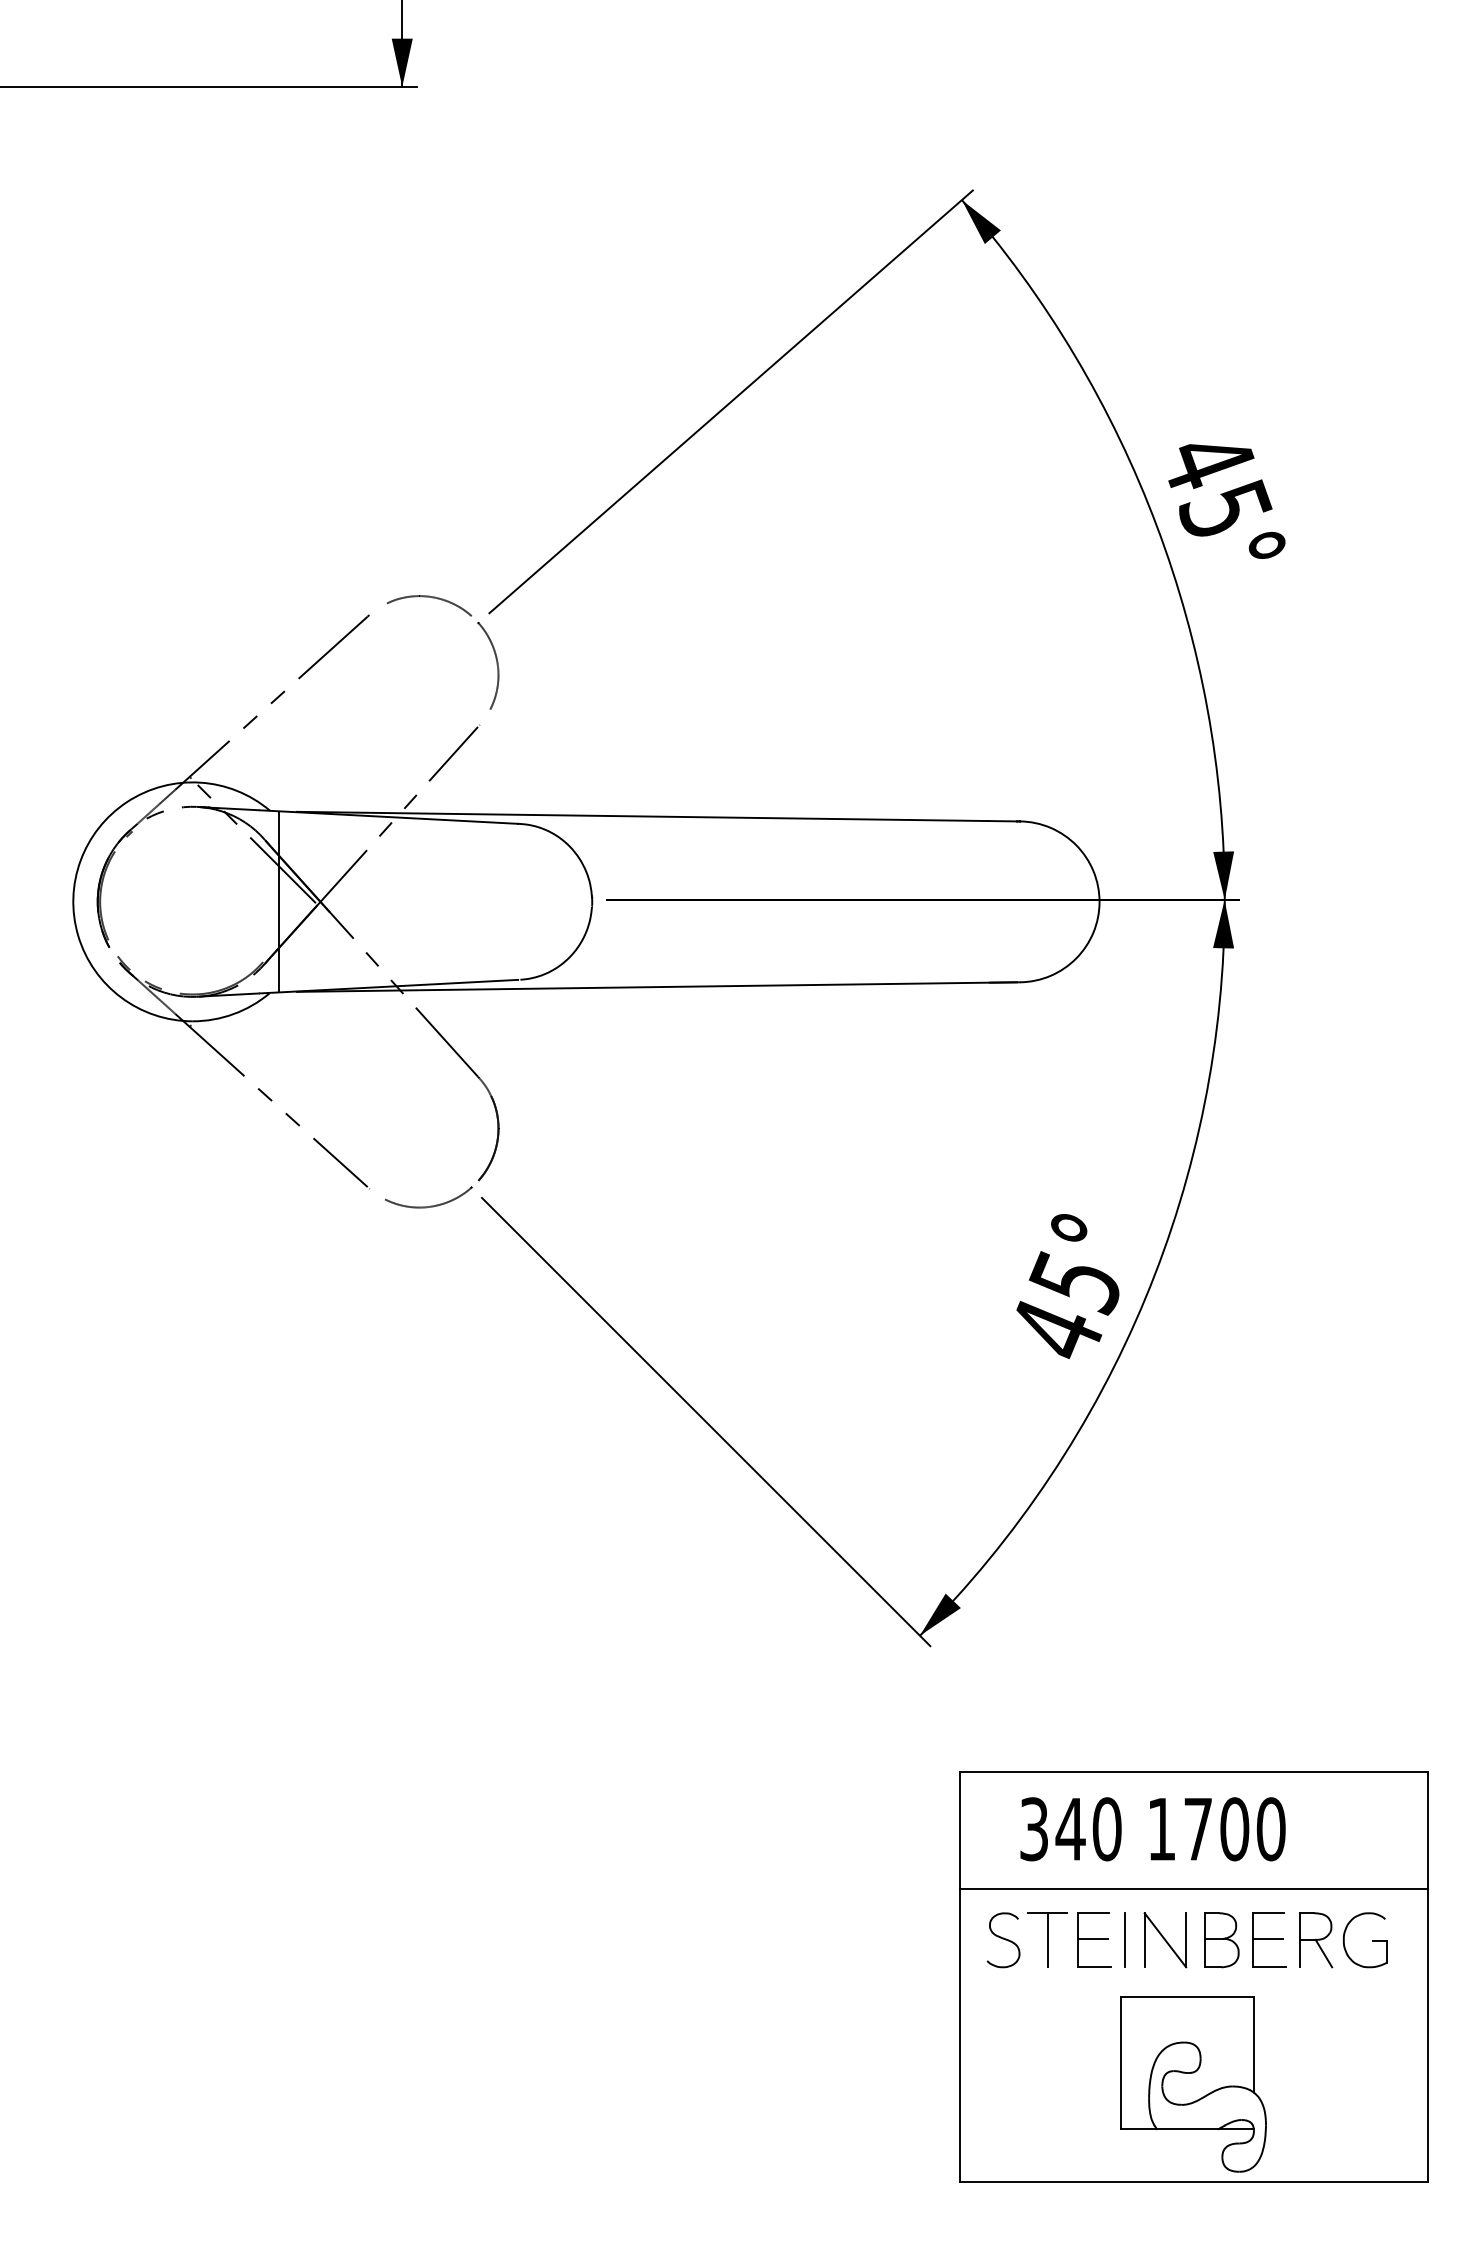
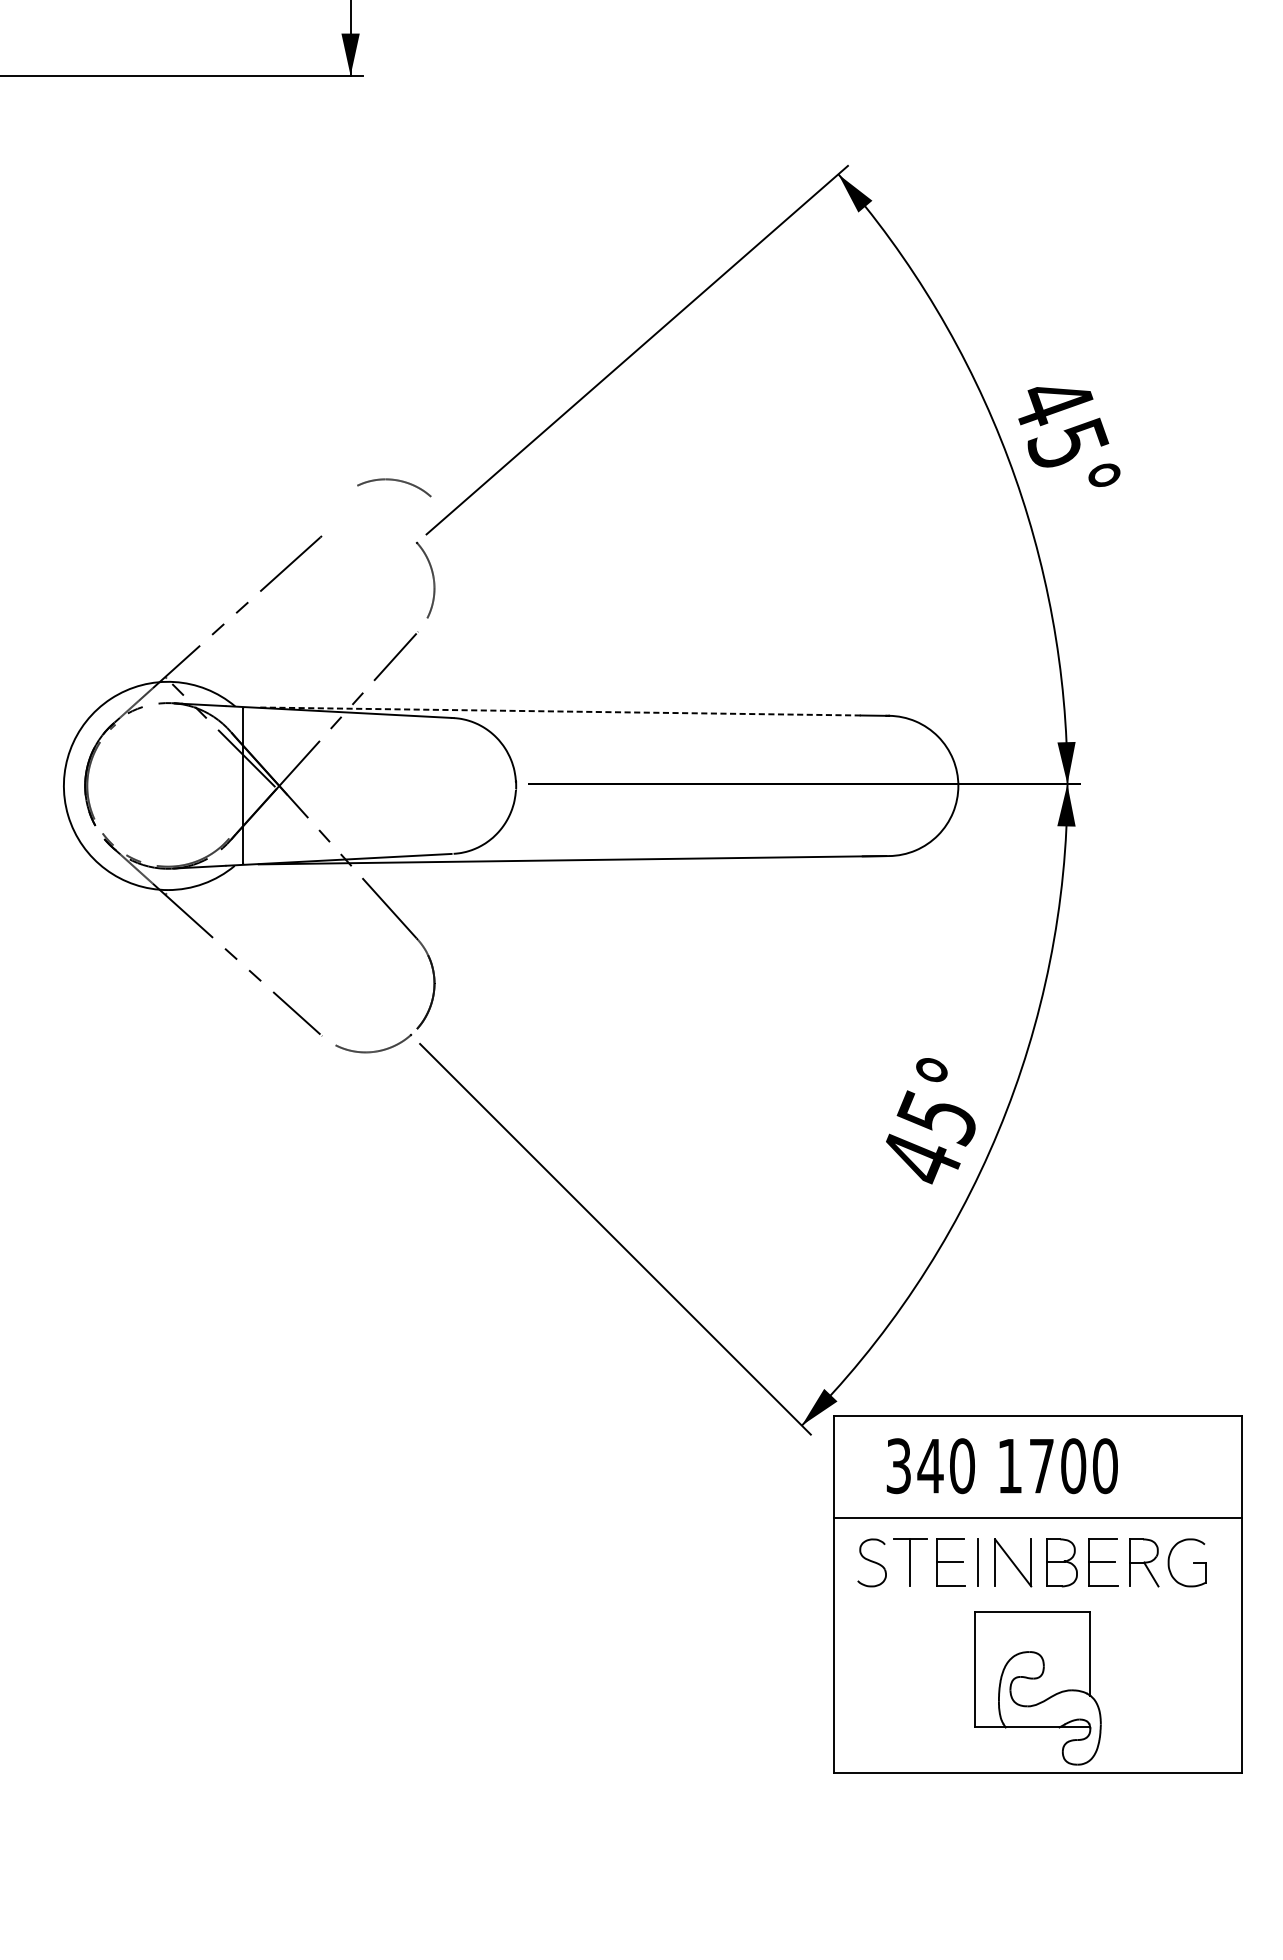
curve: (432, 598) -> (397, 481), moved
line: (641, 816) -> (559, 711), solid -> dashed
part: (1193, 1976) -> (1037, 1594), moved

